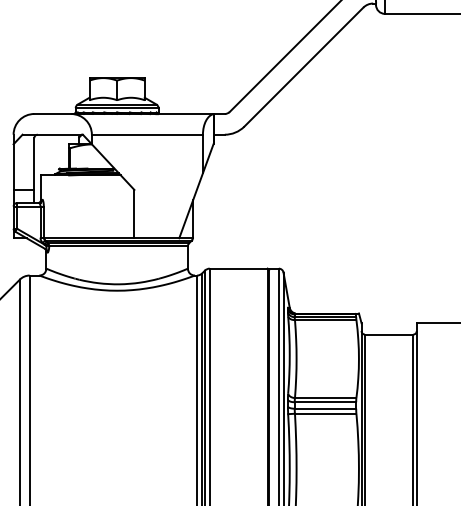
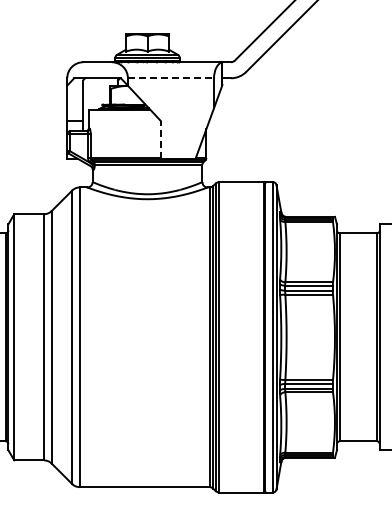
line: (148, 134) -> (171, 78), solid -> dashed
line: (133, 213) -> (160, 139), solid -> dashed

